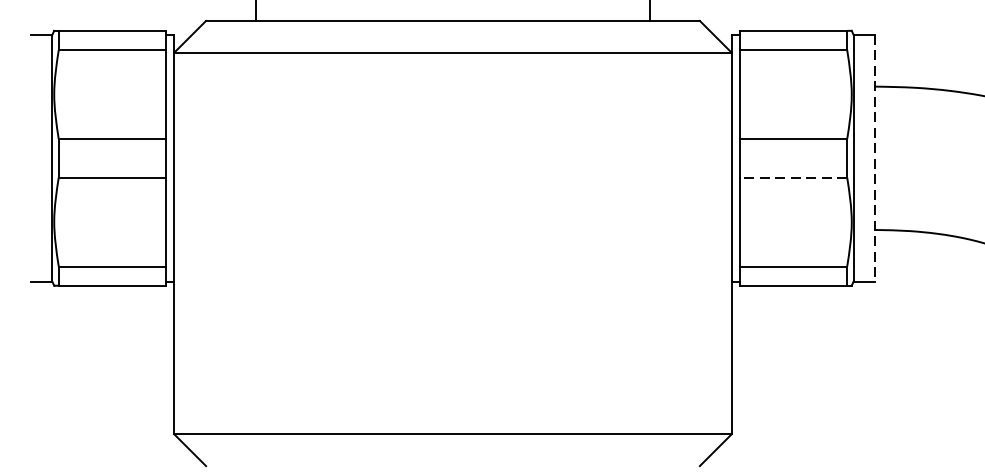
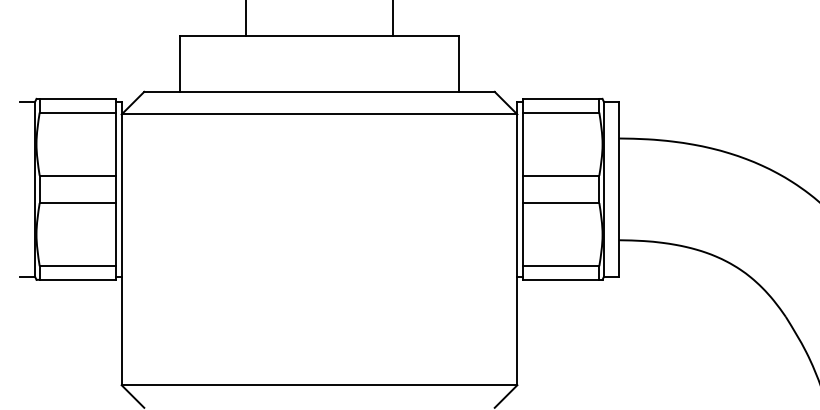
line: (875, 158) -> (619, 189), dashed -> solid
line: (792, 178) -> (560, 203), dashed -> solid

